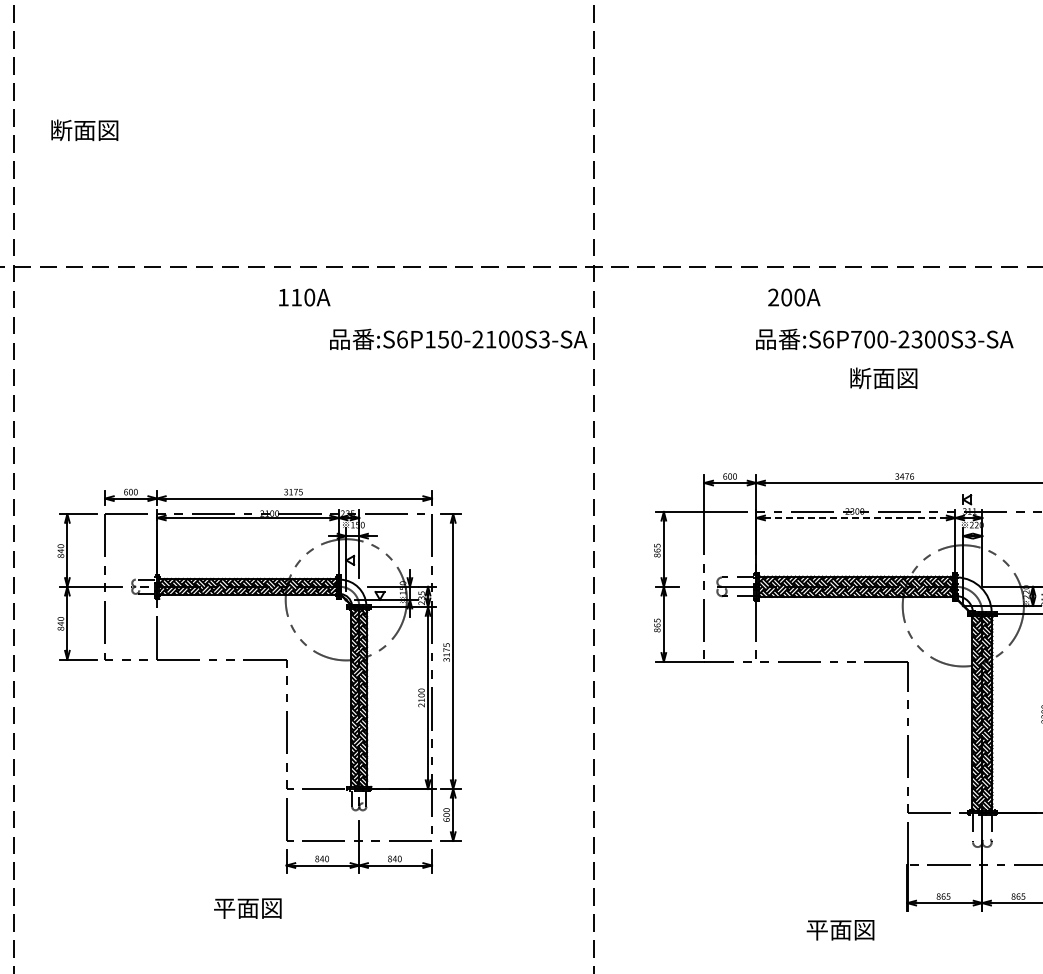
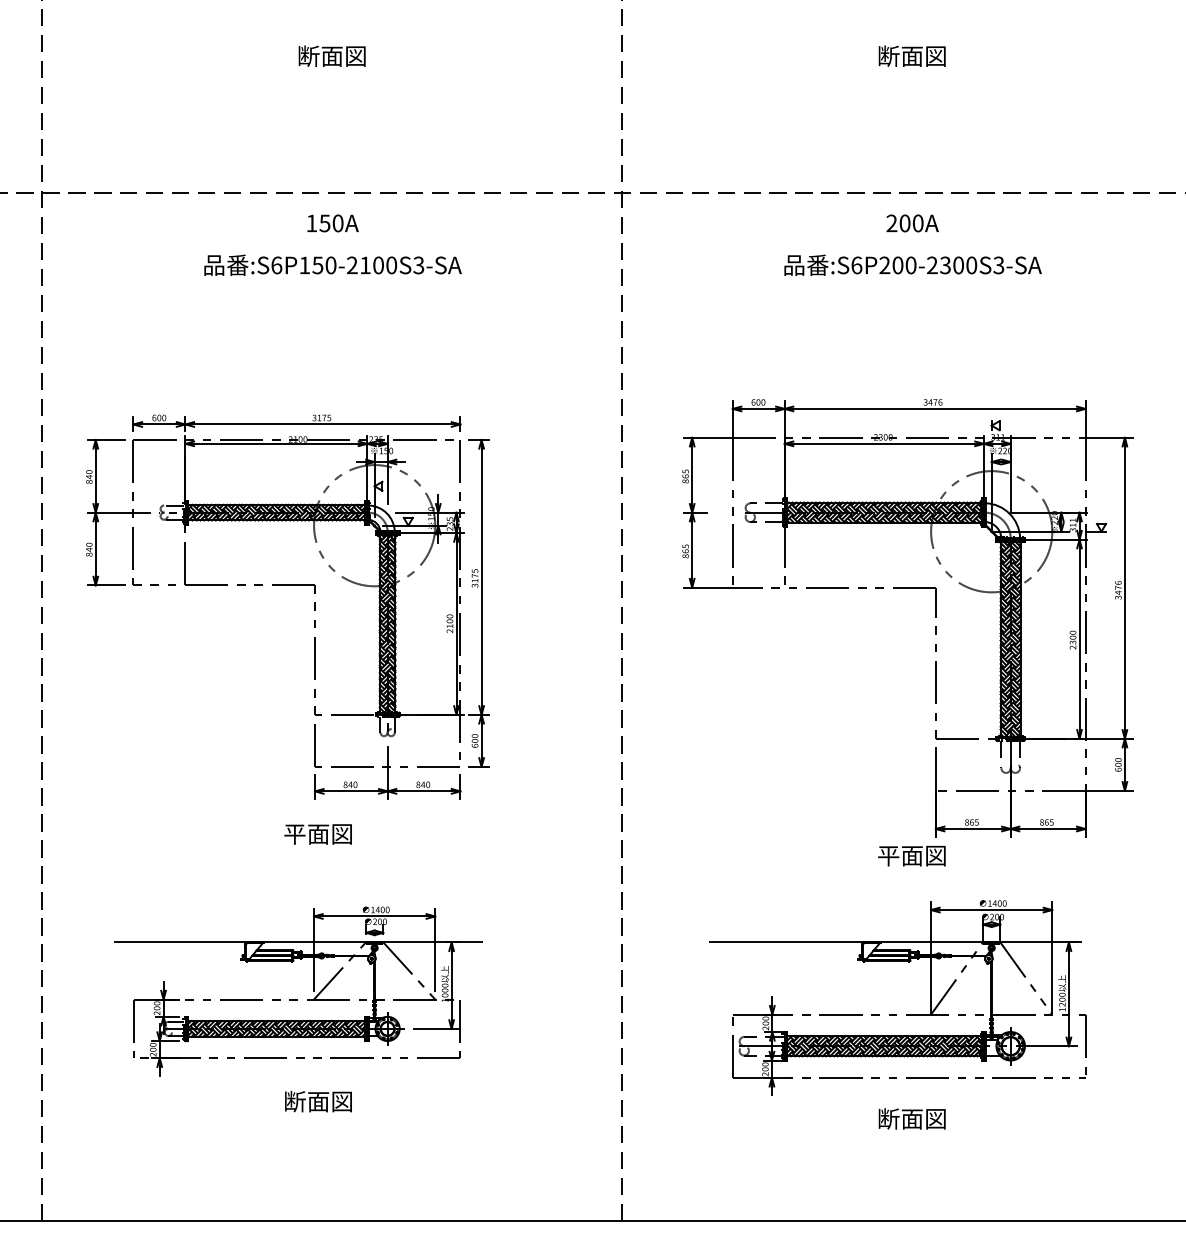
text: (84, 129) -> (331, 55), moved
text: (296, 297) -> (324, 223), 110A -> 150A
text: (794, 297) -> (912, 223), moved
text: (458, 338) -> (332, 264), moved
text: (856, 339) -> (884, 265), :S6P700-2300S3-SA -> :S6P200-2300S3-SA
text: (883, 377) -> (911, 55), moved
line: (856, 517) -> (884, 443), dashed -> solid
text: (247, 908) -> (317, 834), moved
text: (840, 929) -> (911, 855), moved

